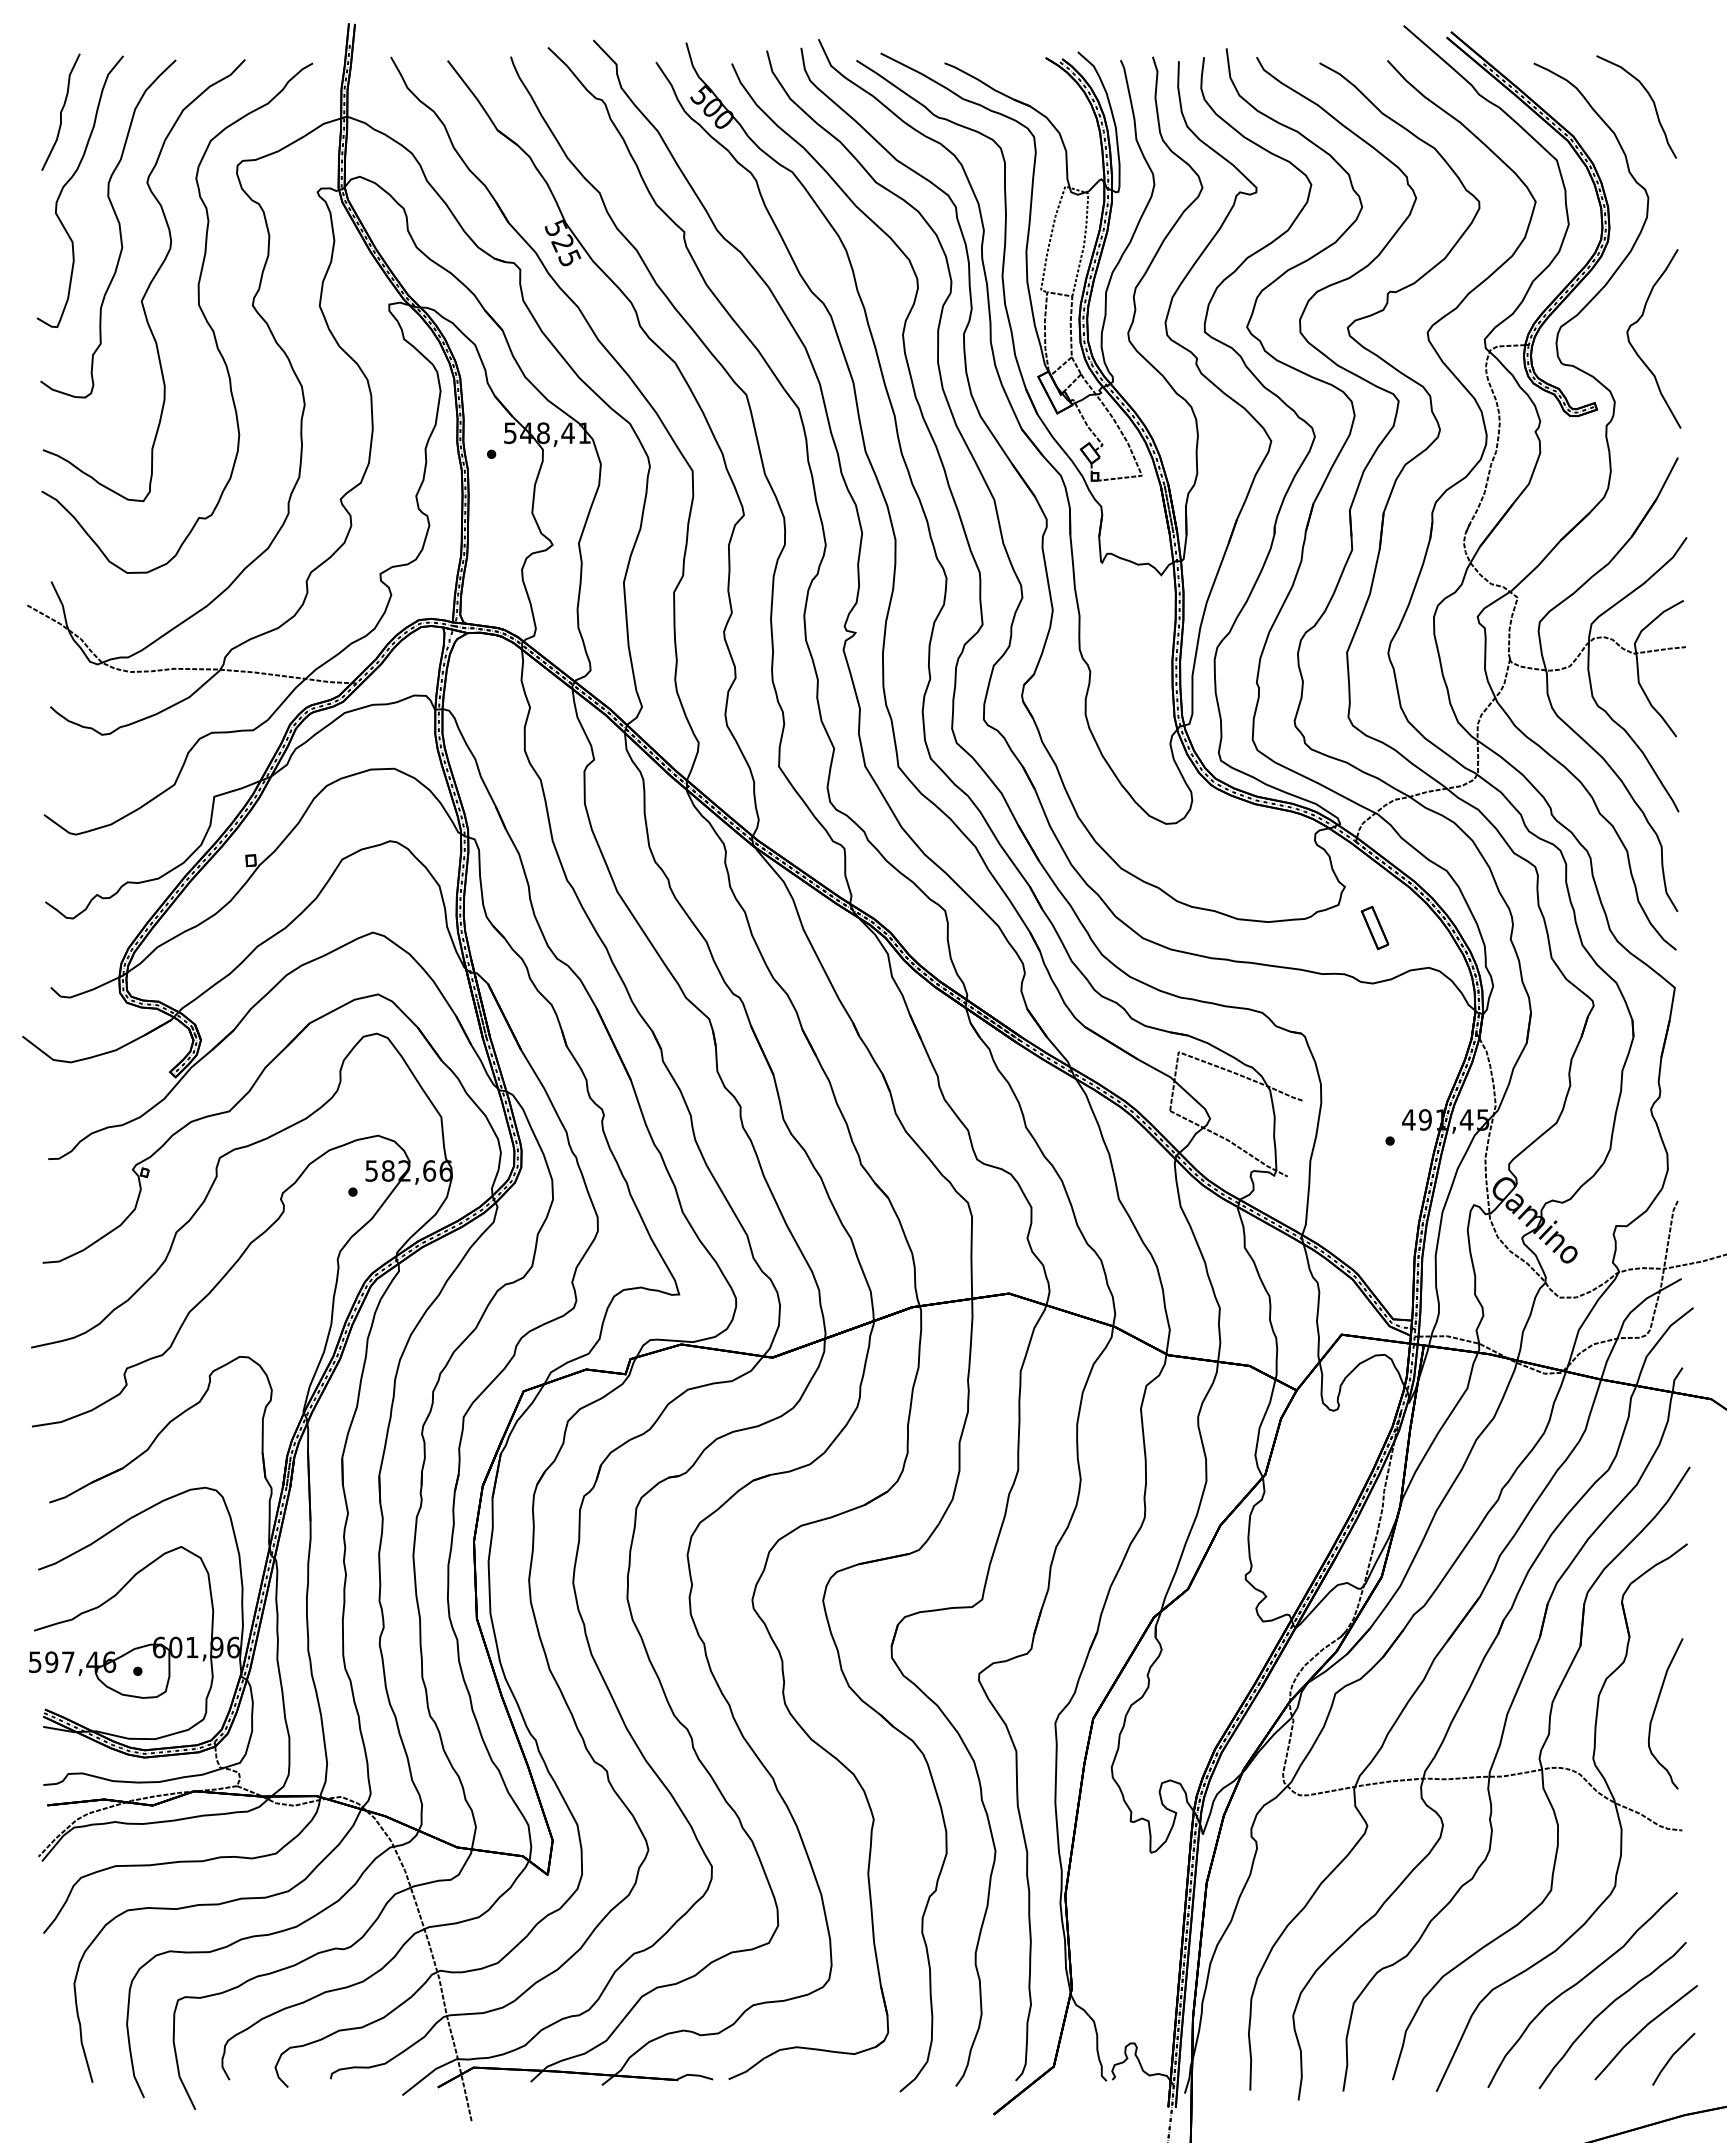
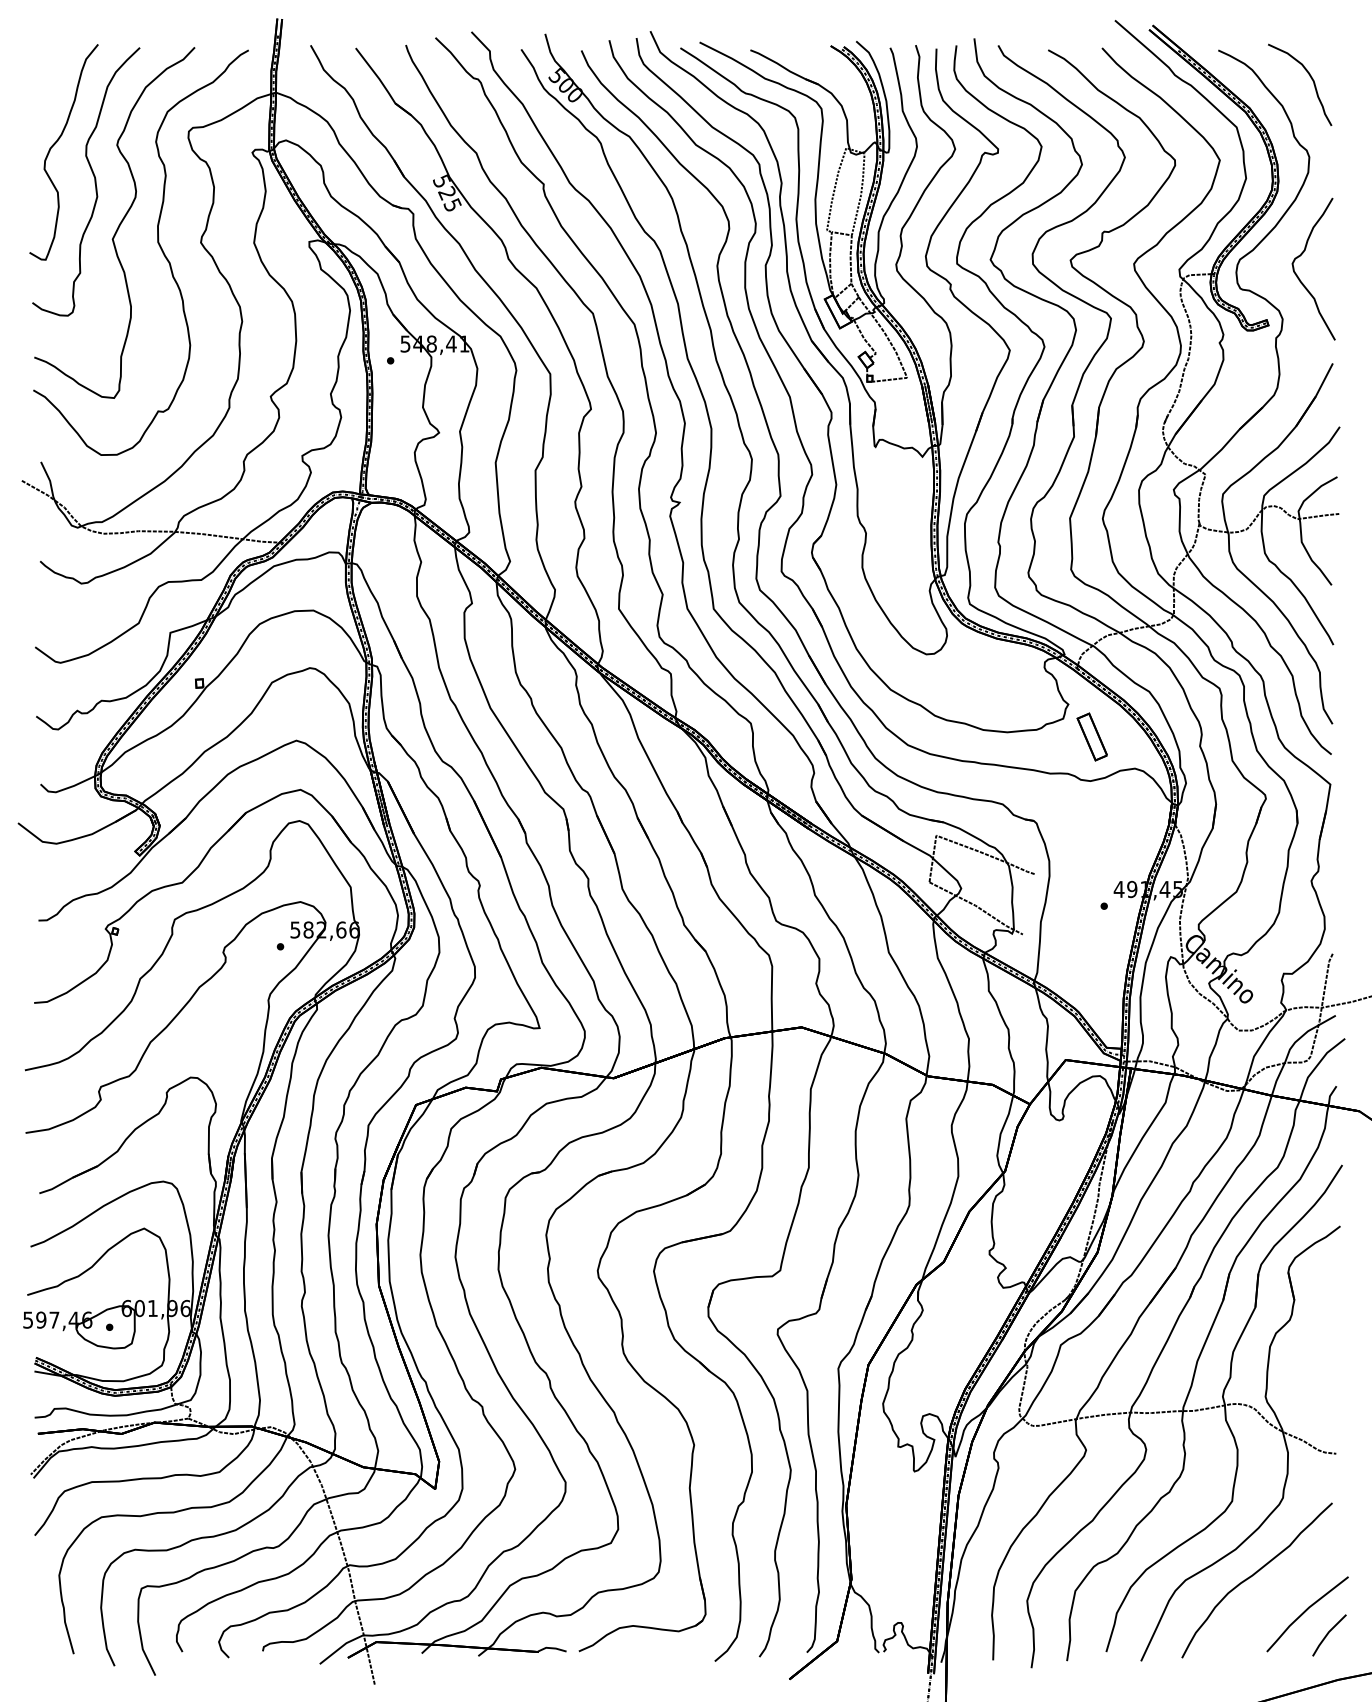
curve: (60, 111) -> (48, 88), removed
part: (1374, 927) -> (1091, 736), size x1.4
curve: (1655, 1711) -> (1315, 1359), removed
curve: (1606, 2009) -> (1276, 1595), removed

